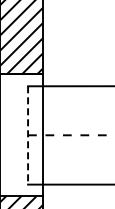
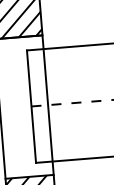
line: (28, 135) -> (32, 106), dashed -> solid

